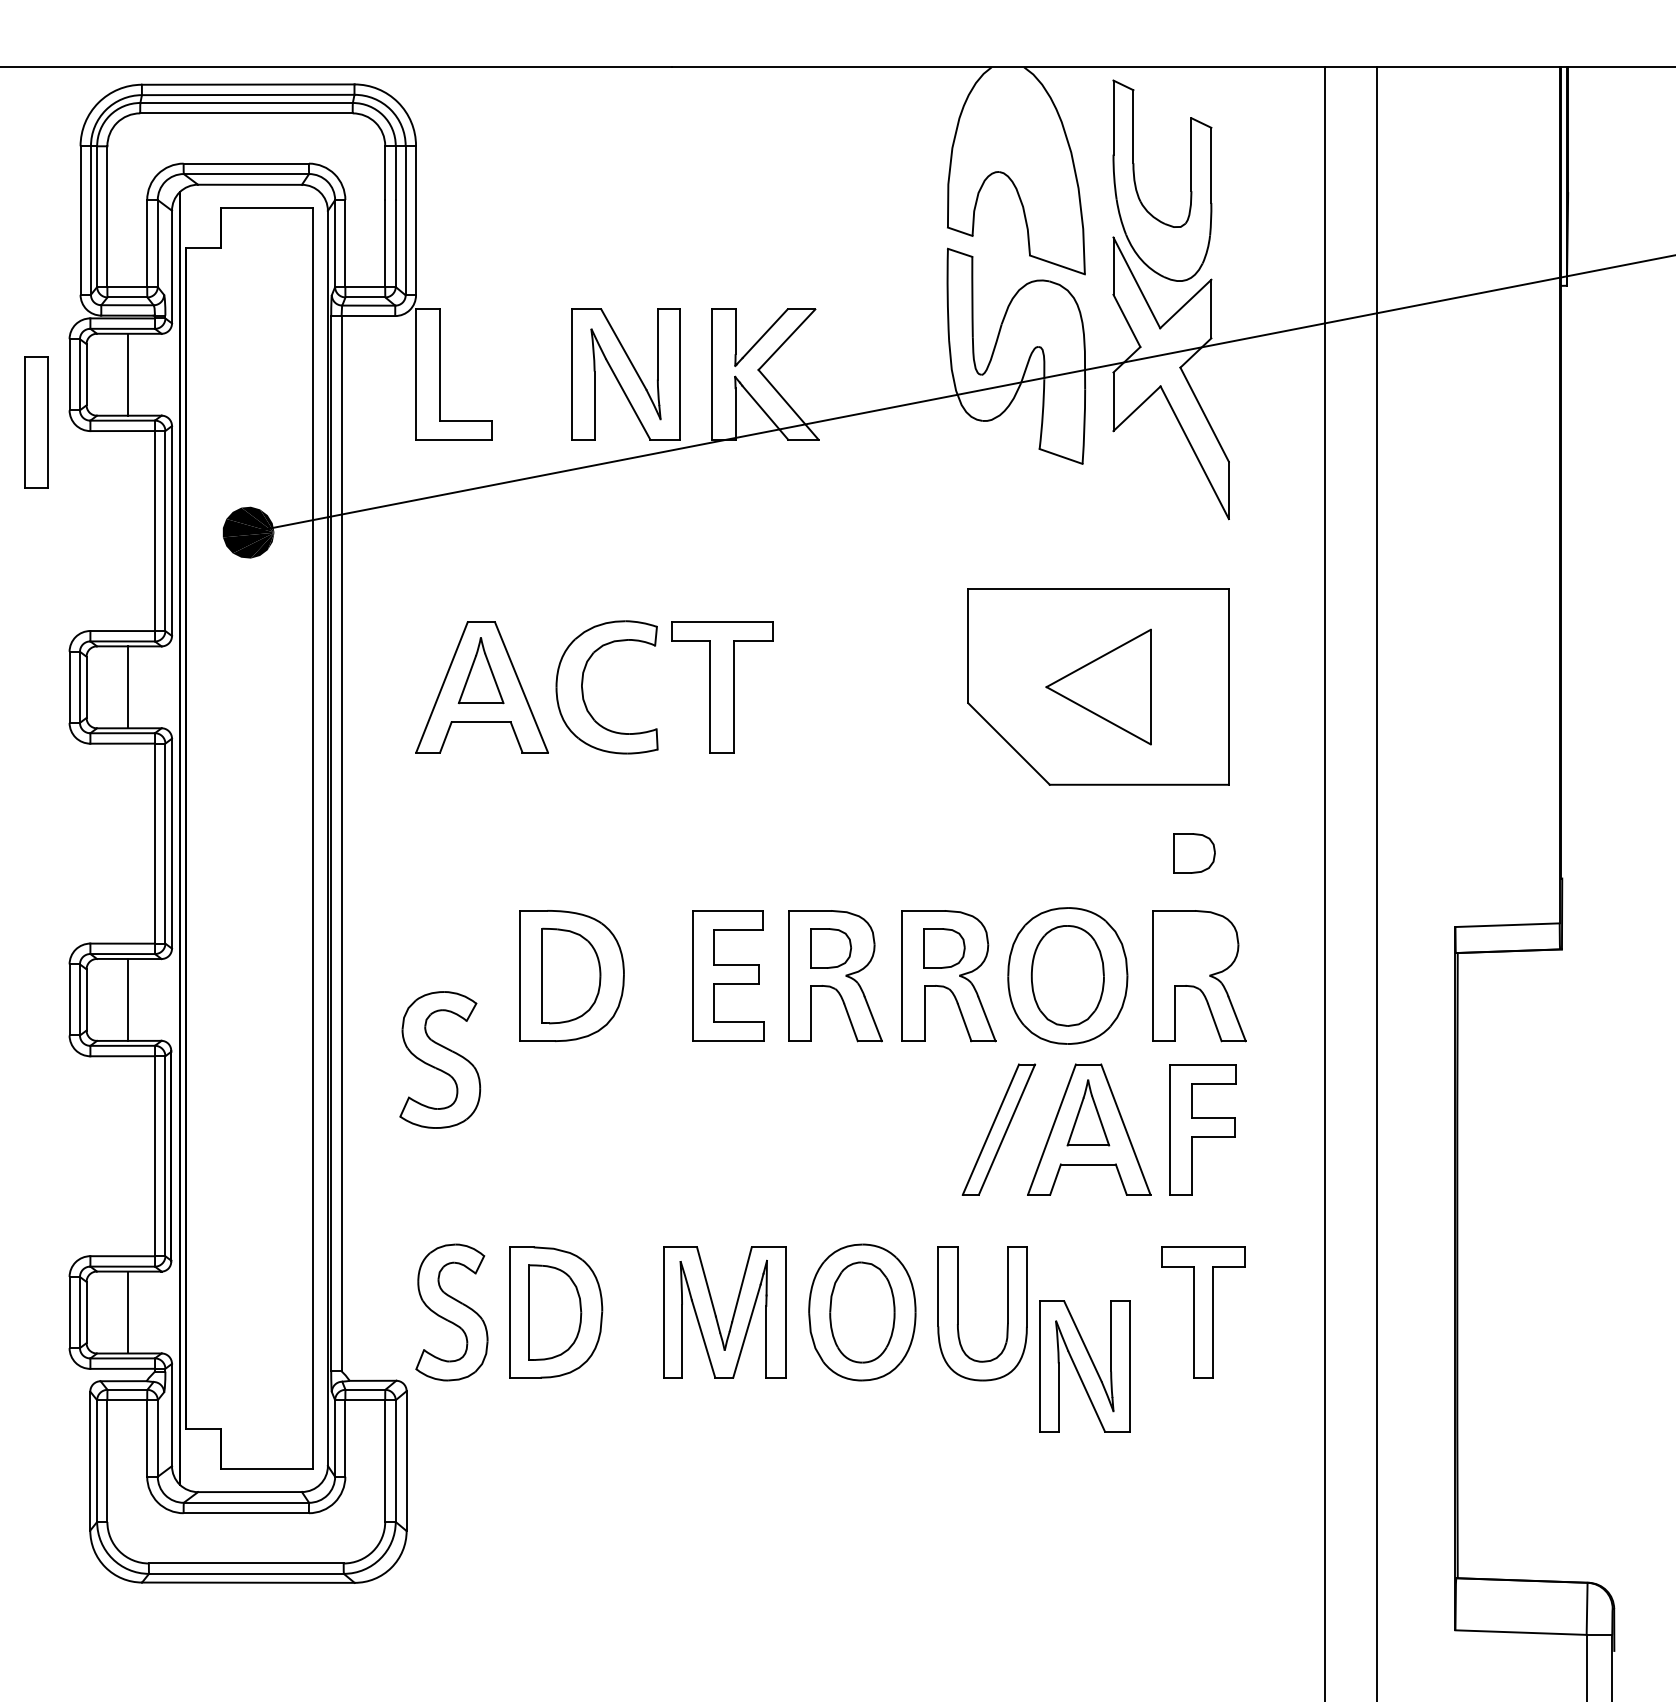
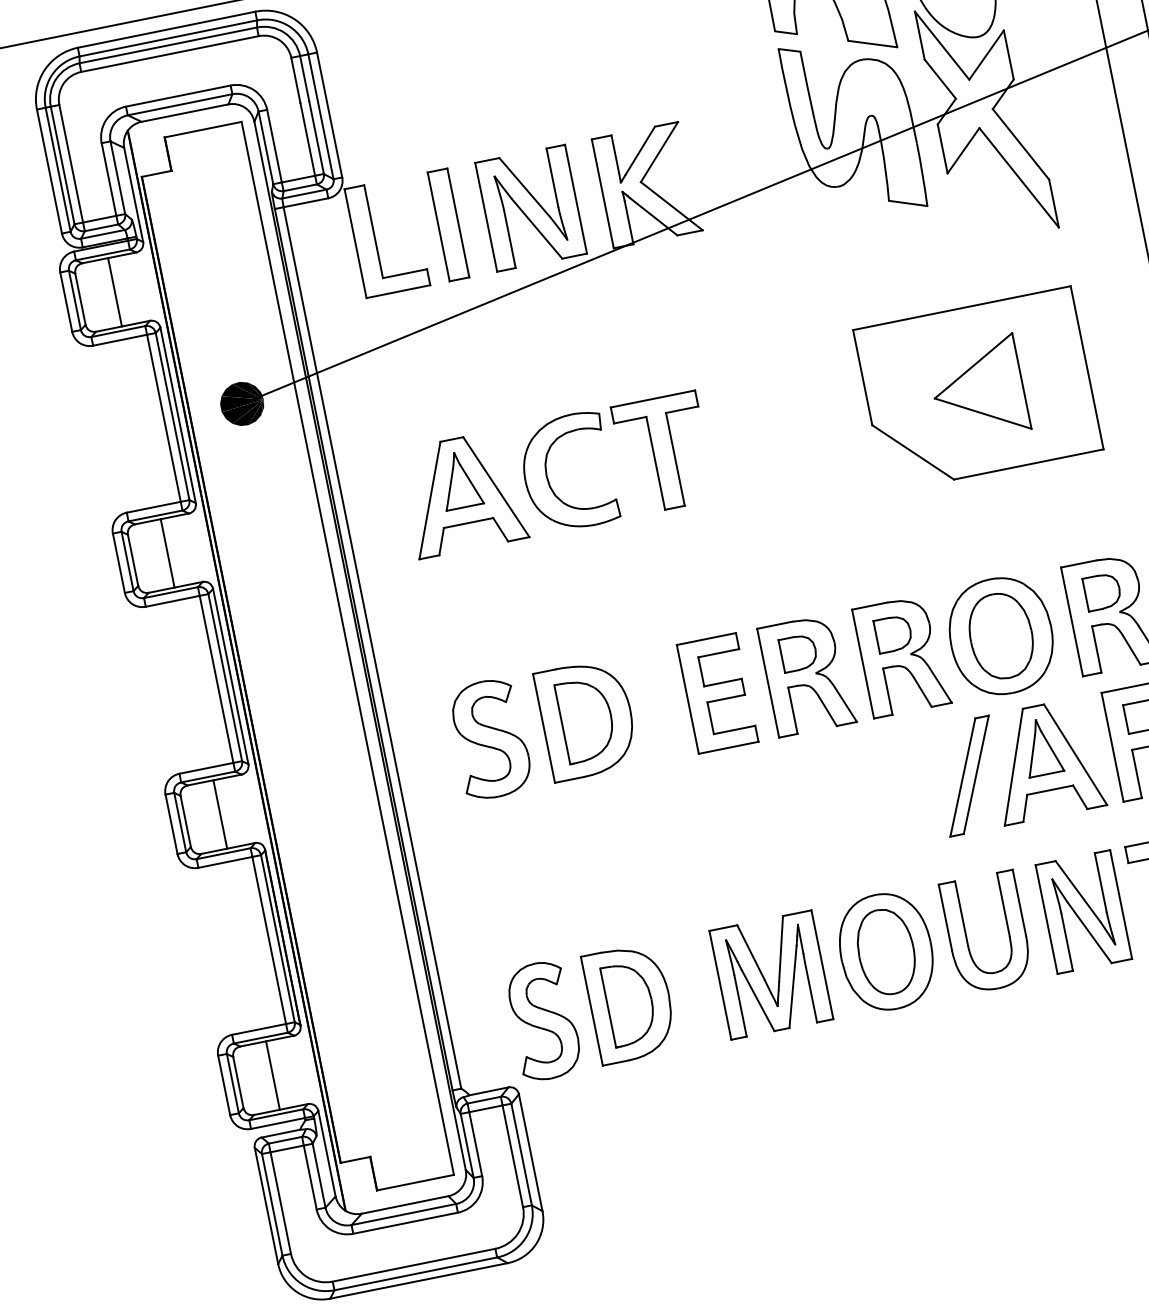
part: (36, 422) -> (448, 224), moved
part: (1194, 853) -> (1102, 591), moved
part: (440, 1059) -> (490, 738), moved
part: (1084, 1366) -> (1083, 912), moved

